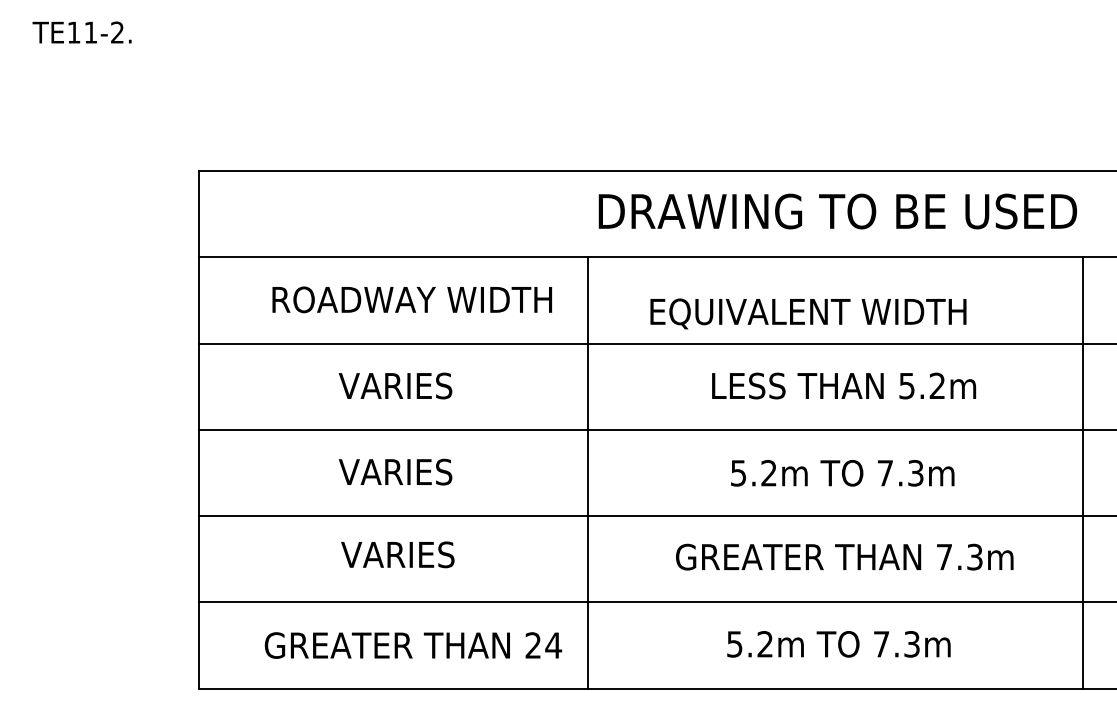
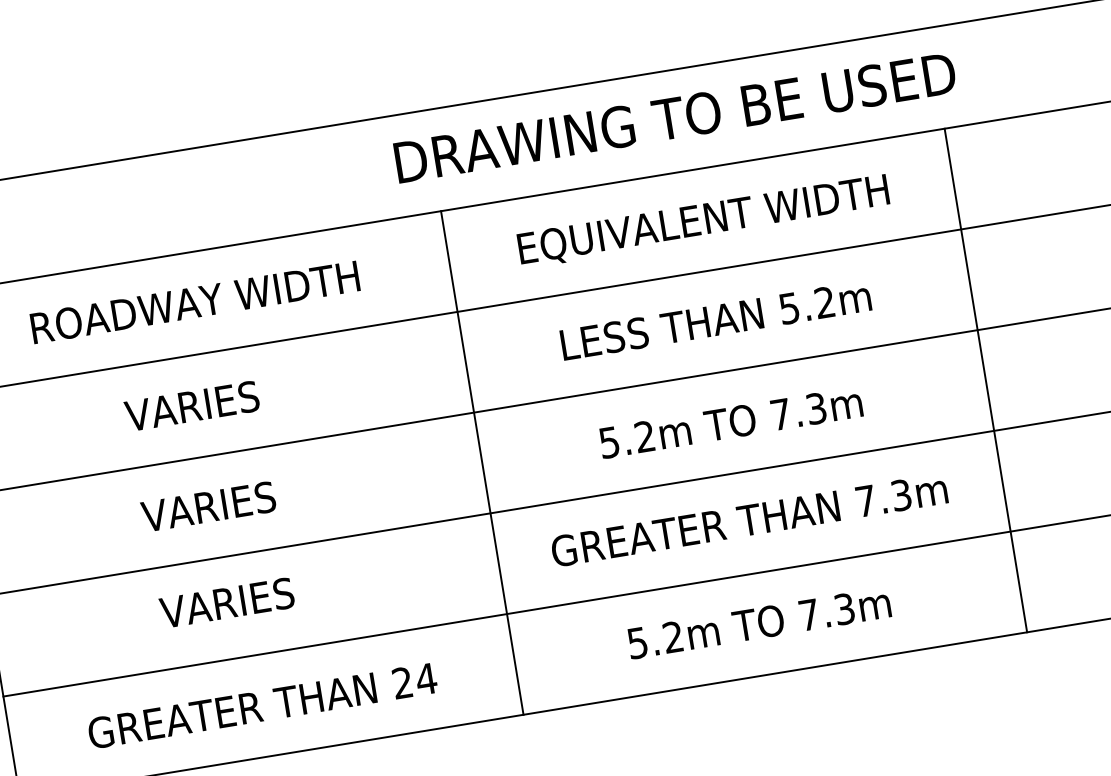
text: (808, 313) -> (703, 221), moved
line: (587, 472) -> (481, 462), moved
line: (1083, 472) -> (986, 379), moved

